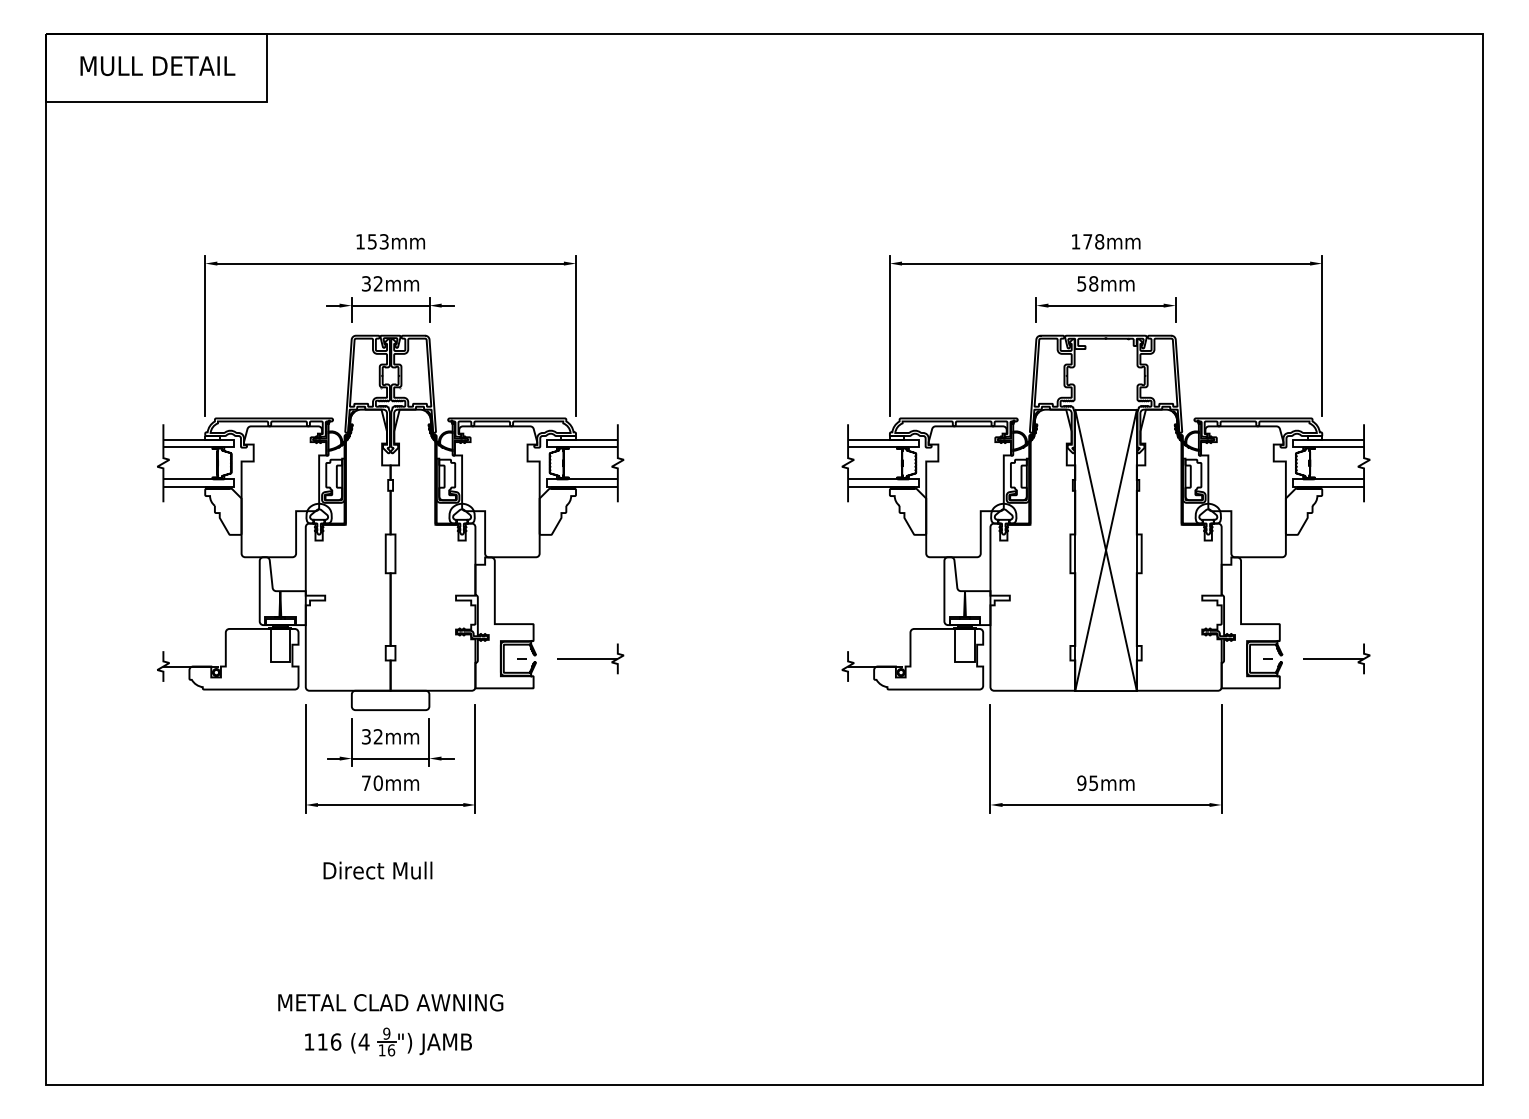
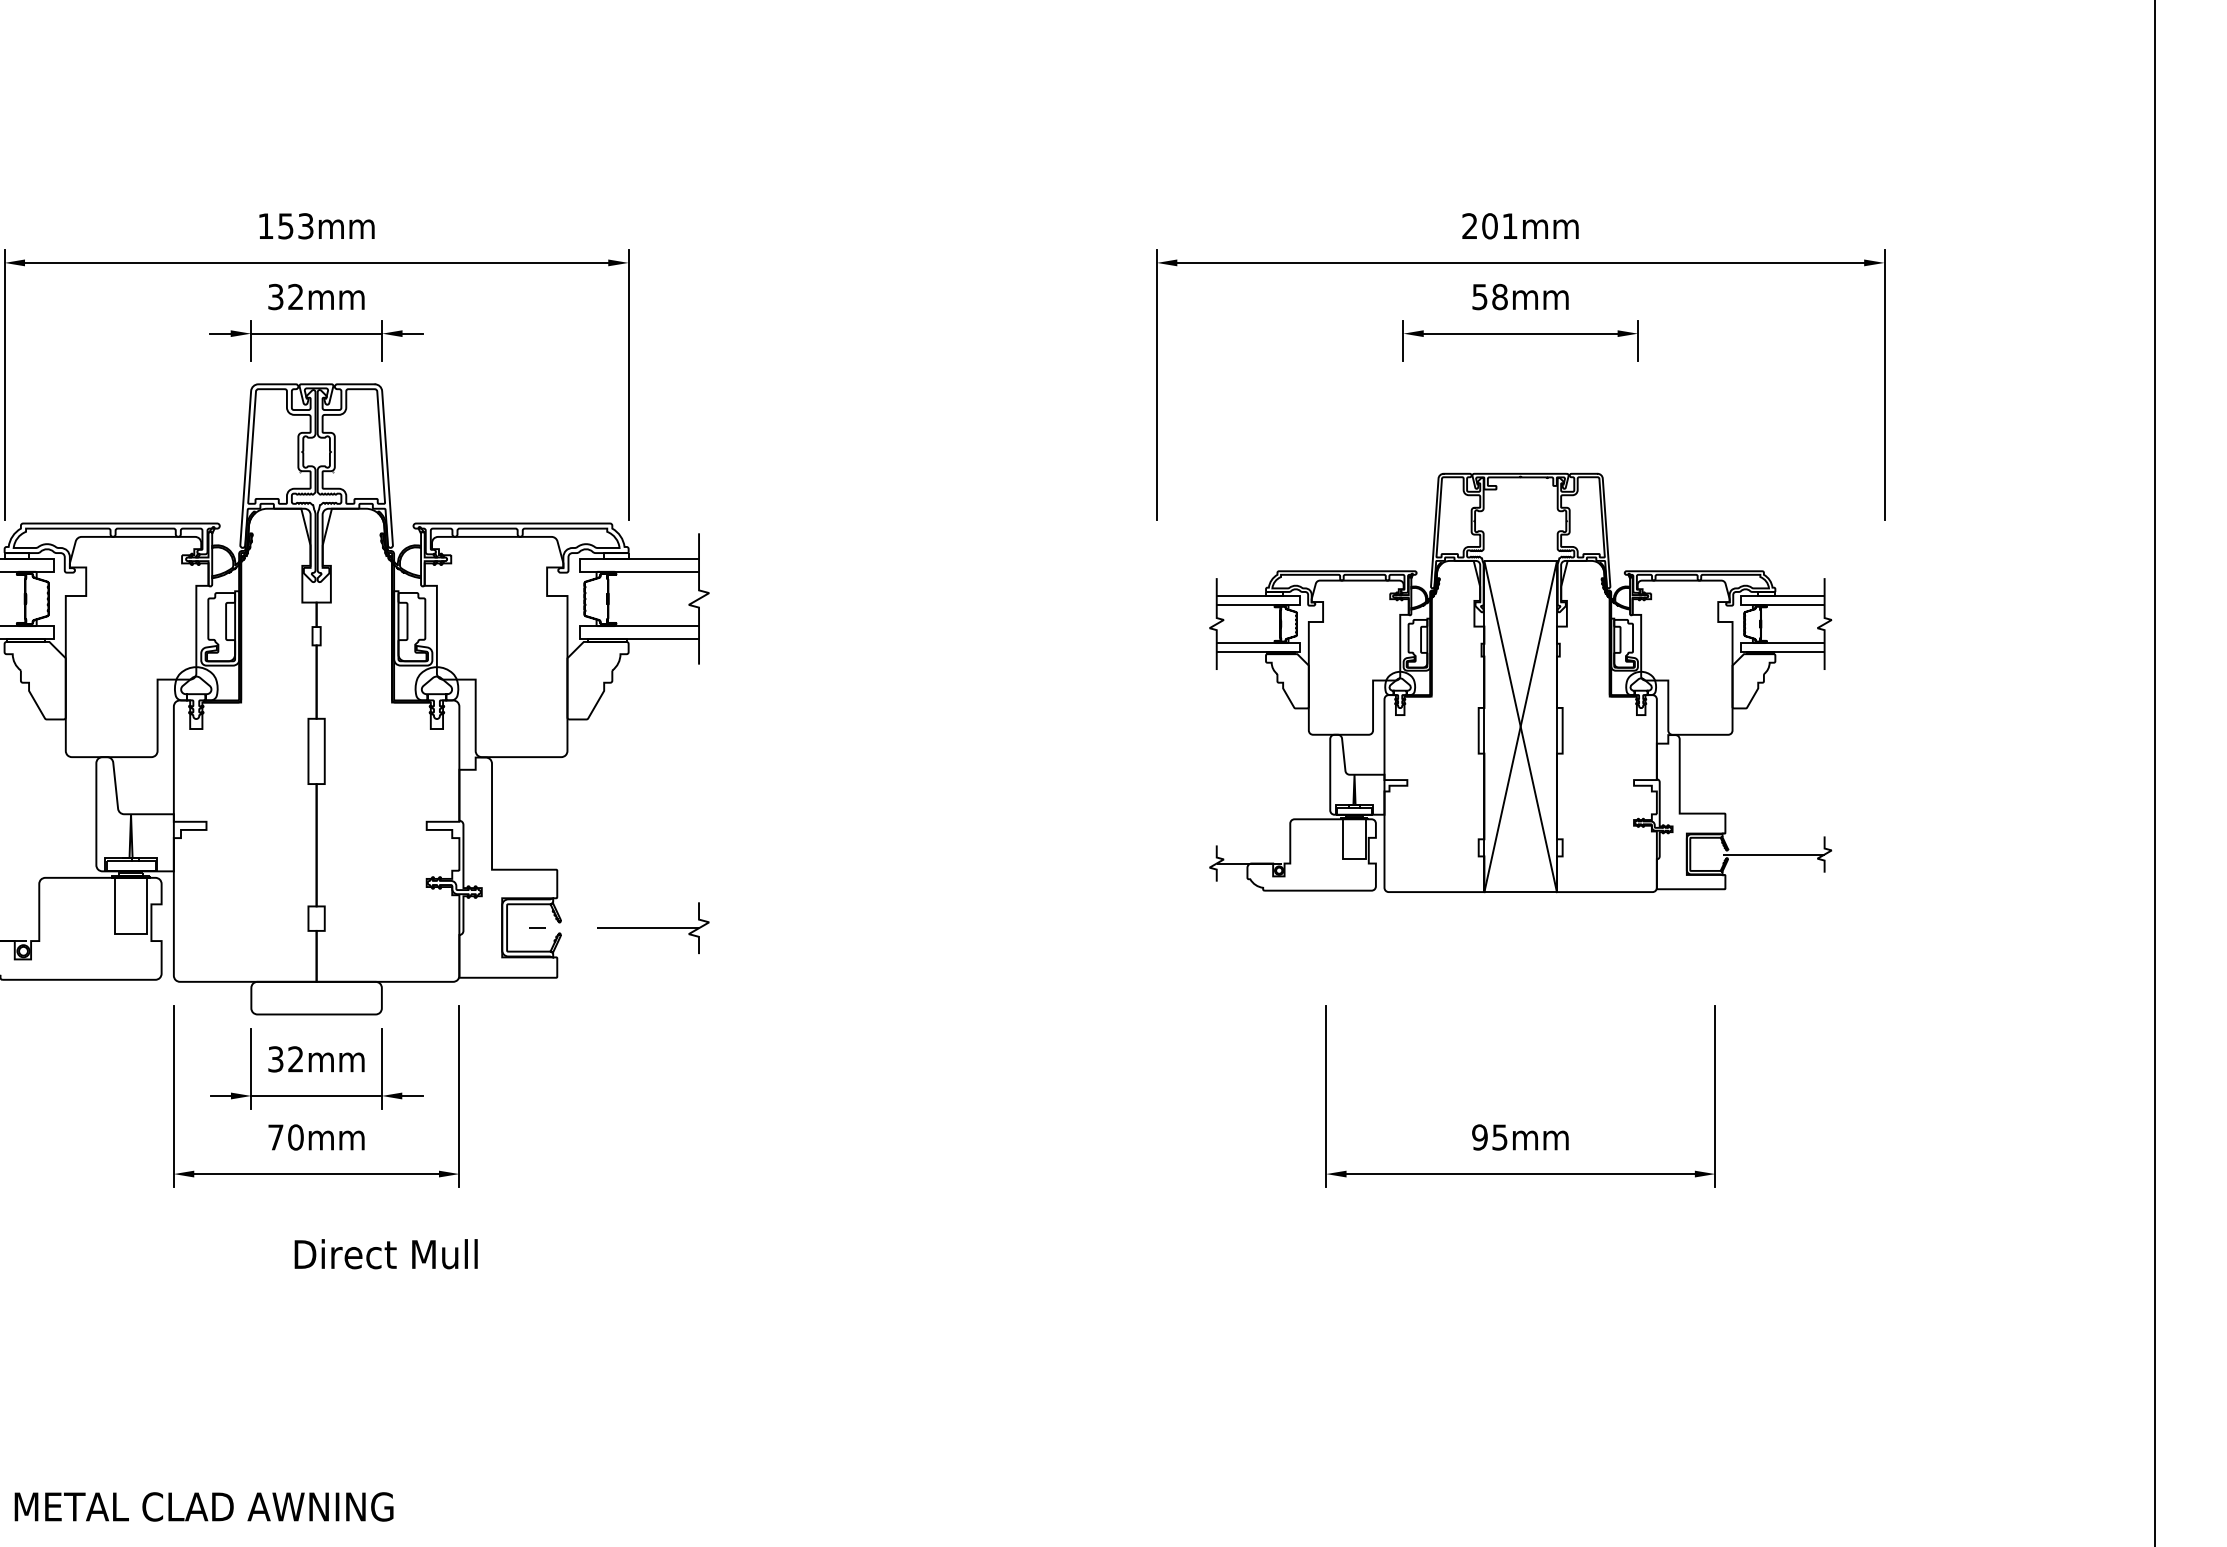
text: (1087, 241) -> (1489, 225), 178mm -> 201mm
part: (1105, 512) -> (1519, 681), size x0.7
text: (377, 870) -> (385, 1254), moved
text: (390, 1002) -> (203, 1506), moved

